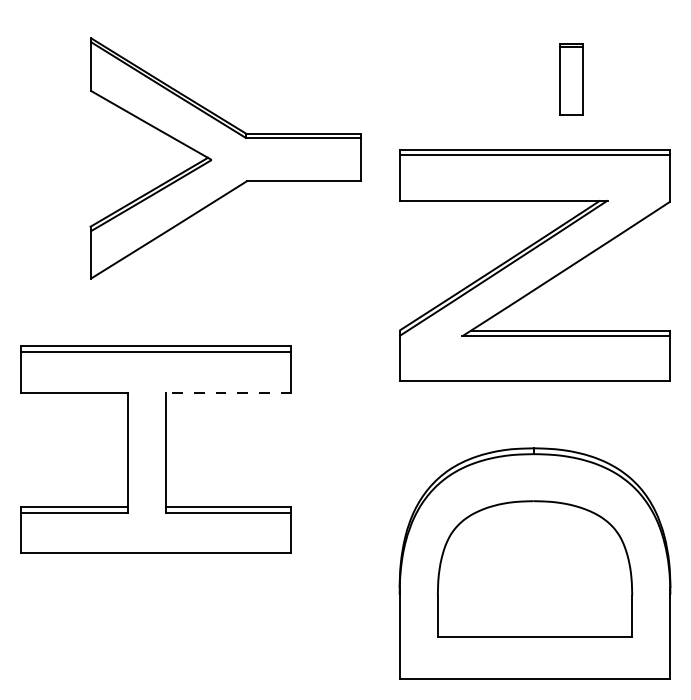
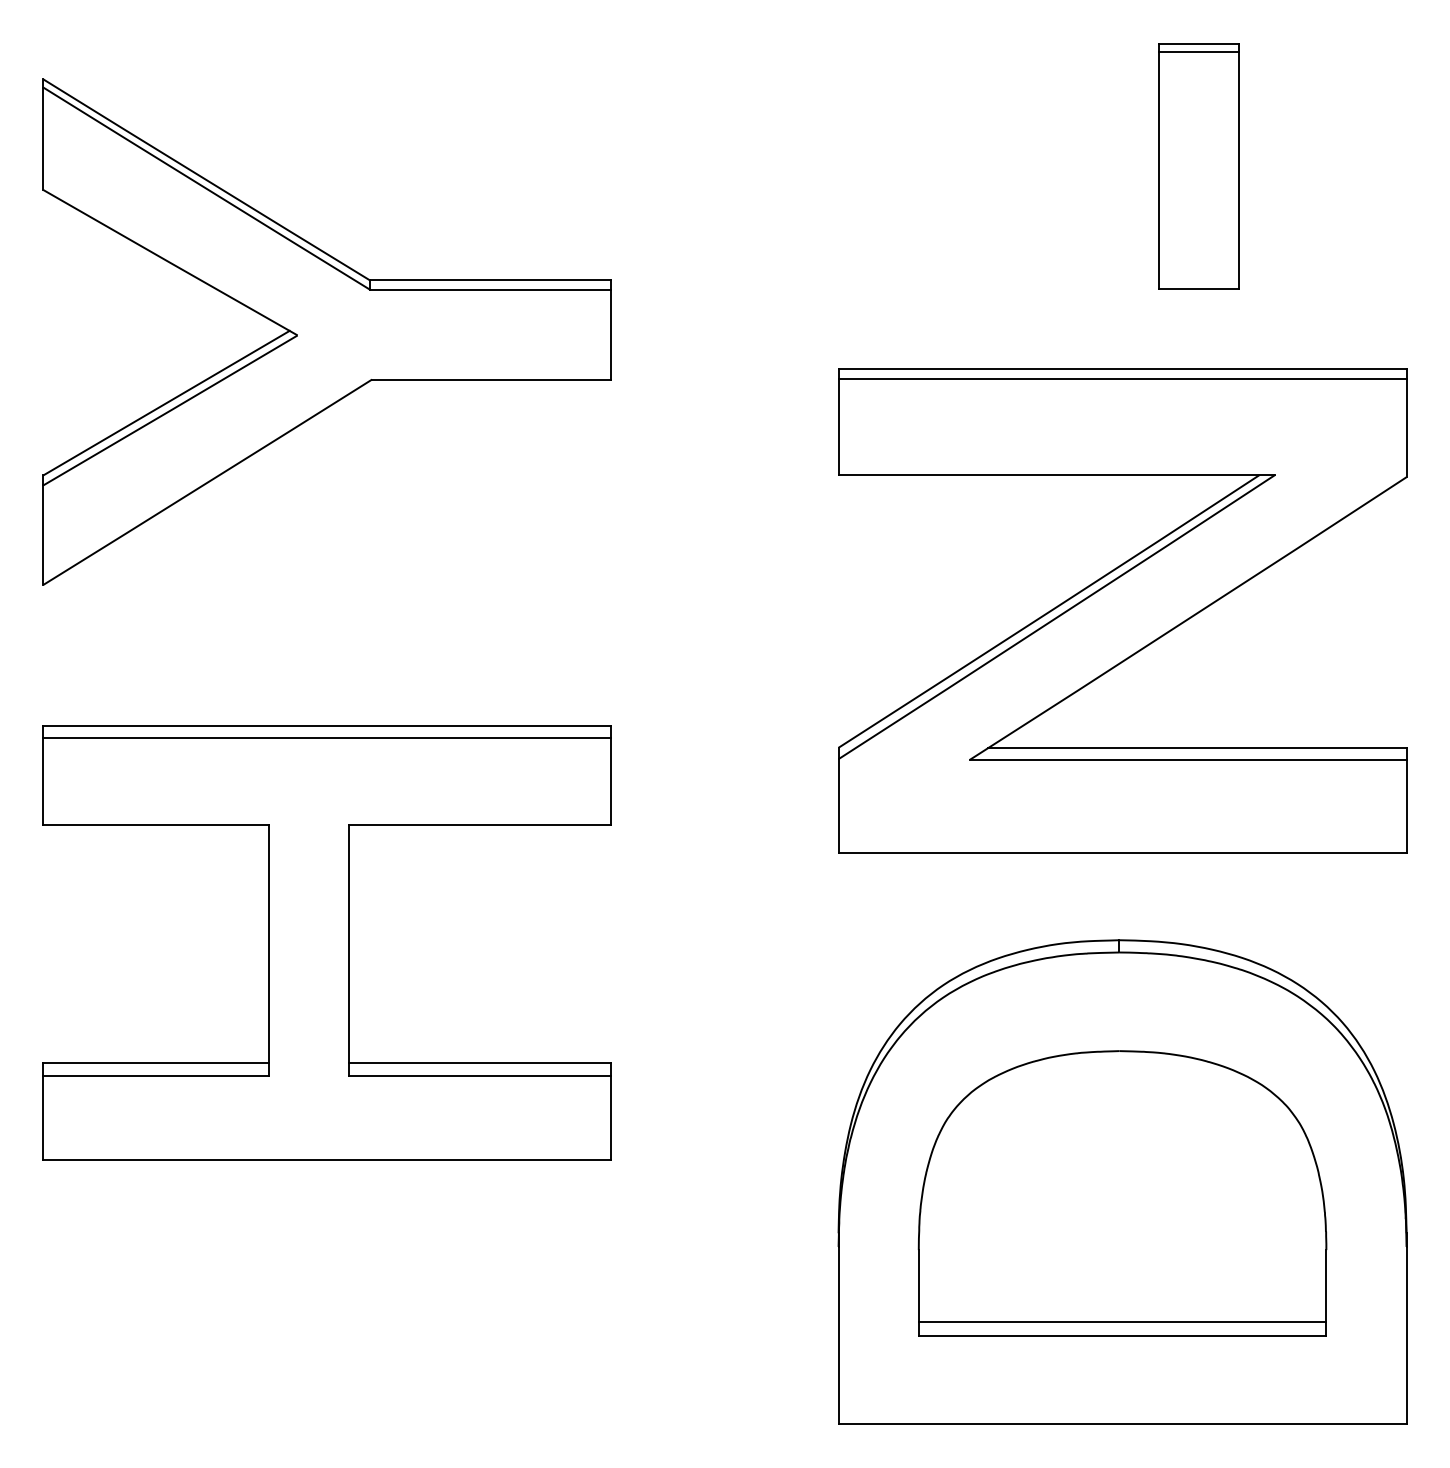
part: (571, 79) -> (1199, 166), size x1.67
part: (225, 158) -> (326, 332), moved
part: (534, 265) -> (1121, 611), moved
line: (228, 393) -> (479, 825), dashed -> solid
line: (534, 630) -> (1121, 1322), added

